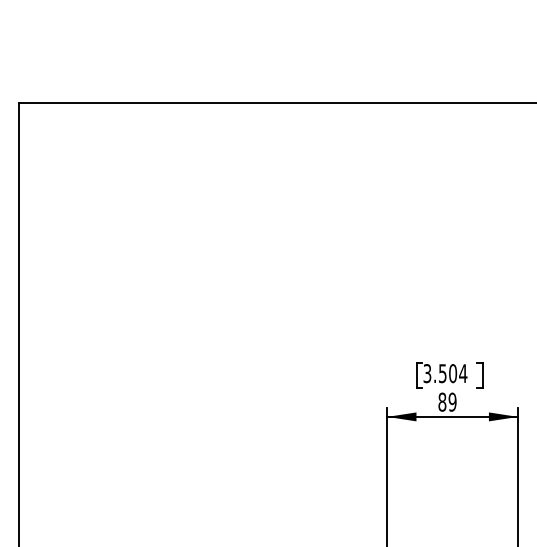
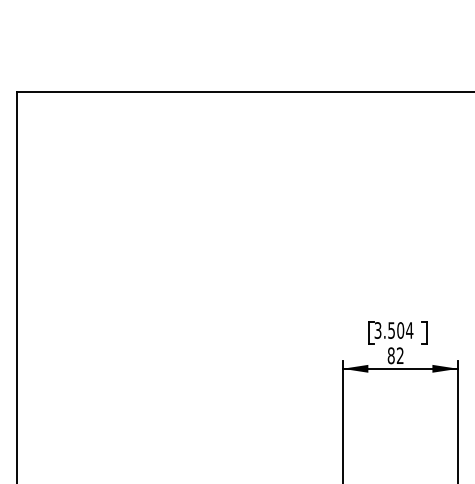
text: (451, 401) -> (399, 355), 89 -> 82

